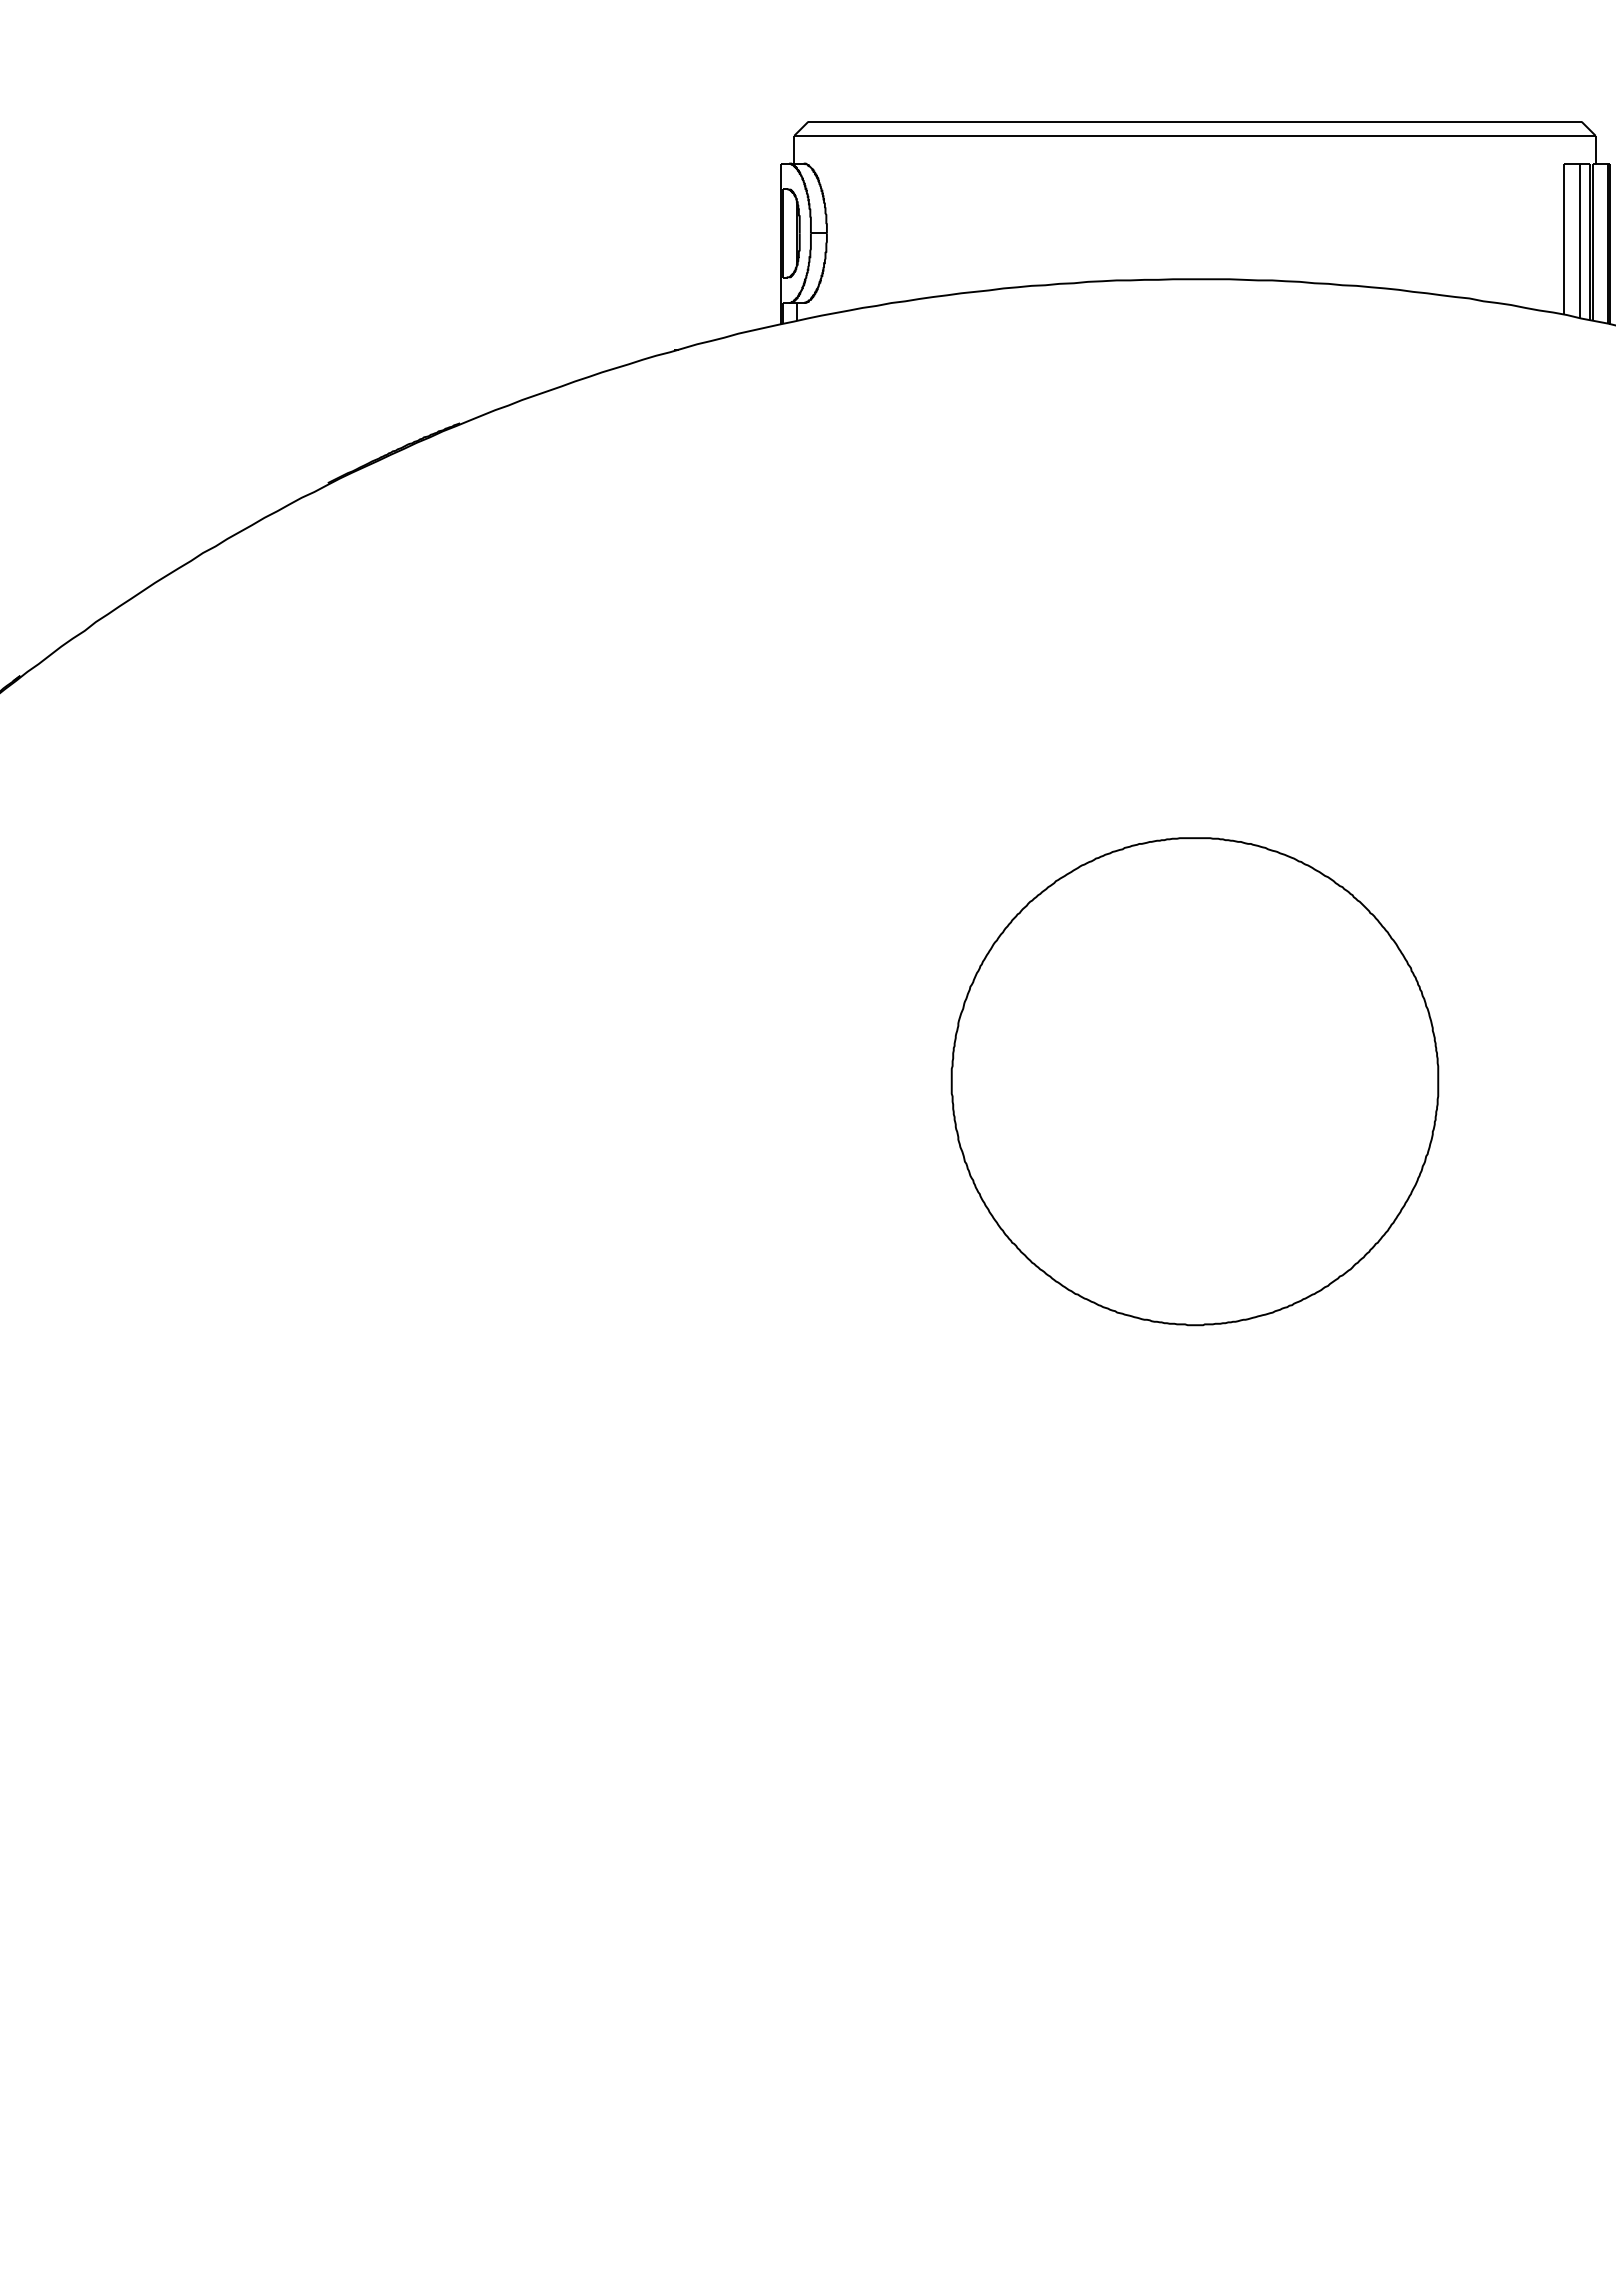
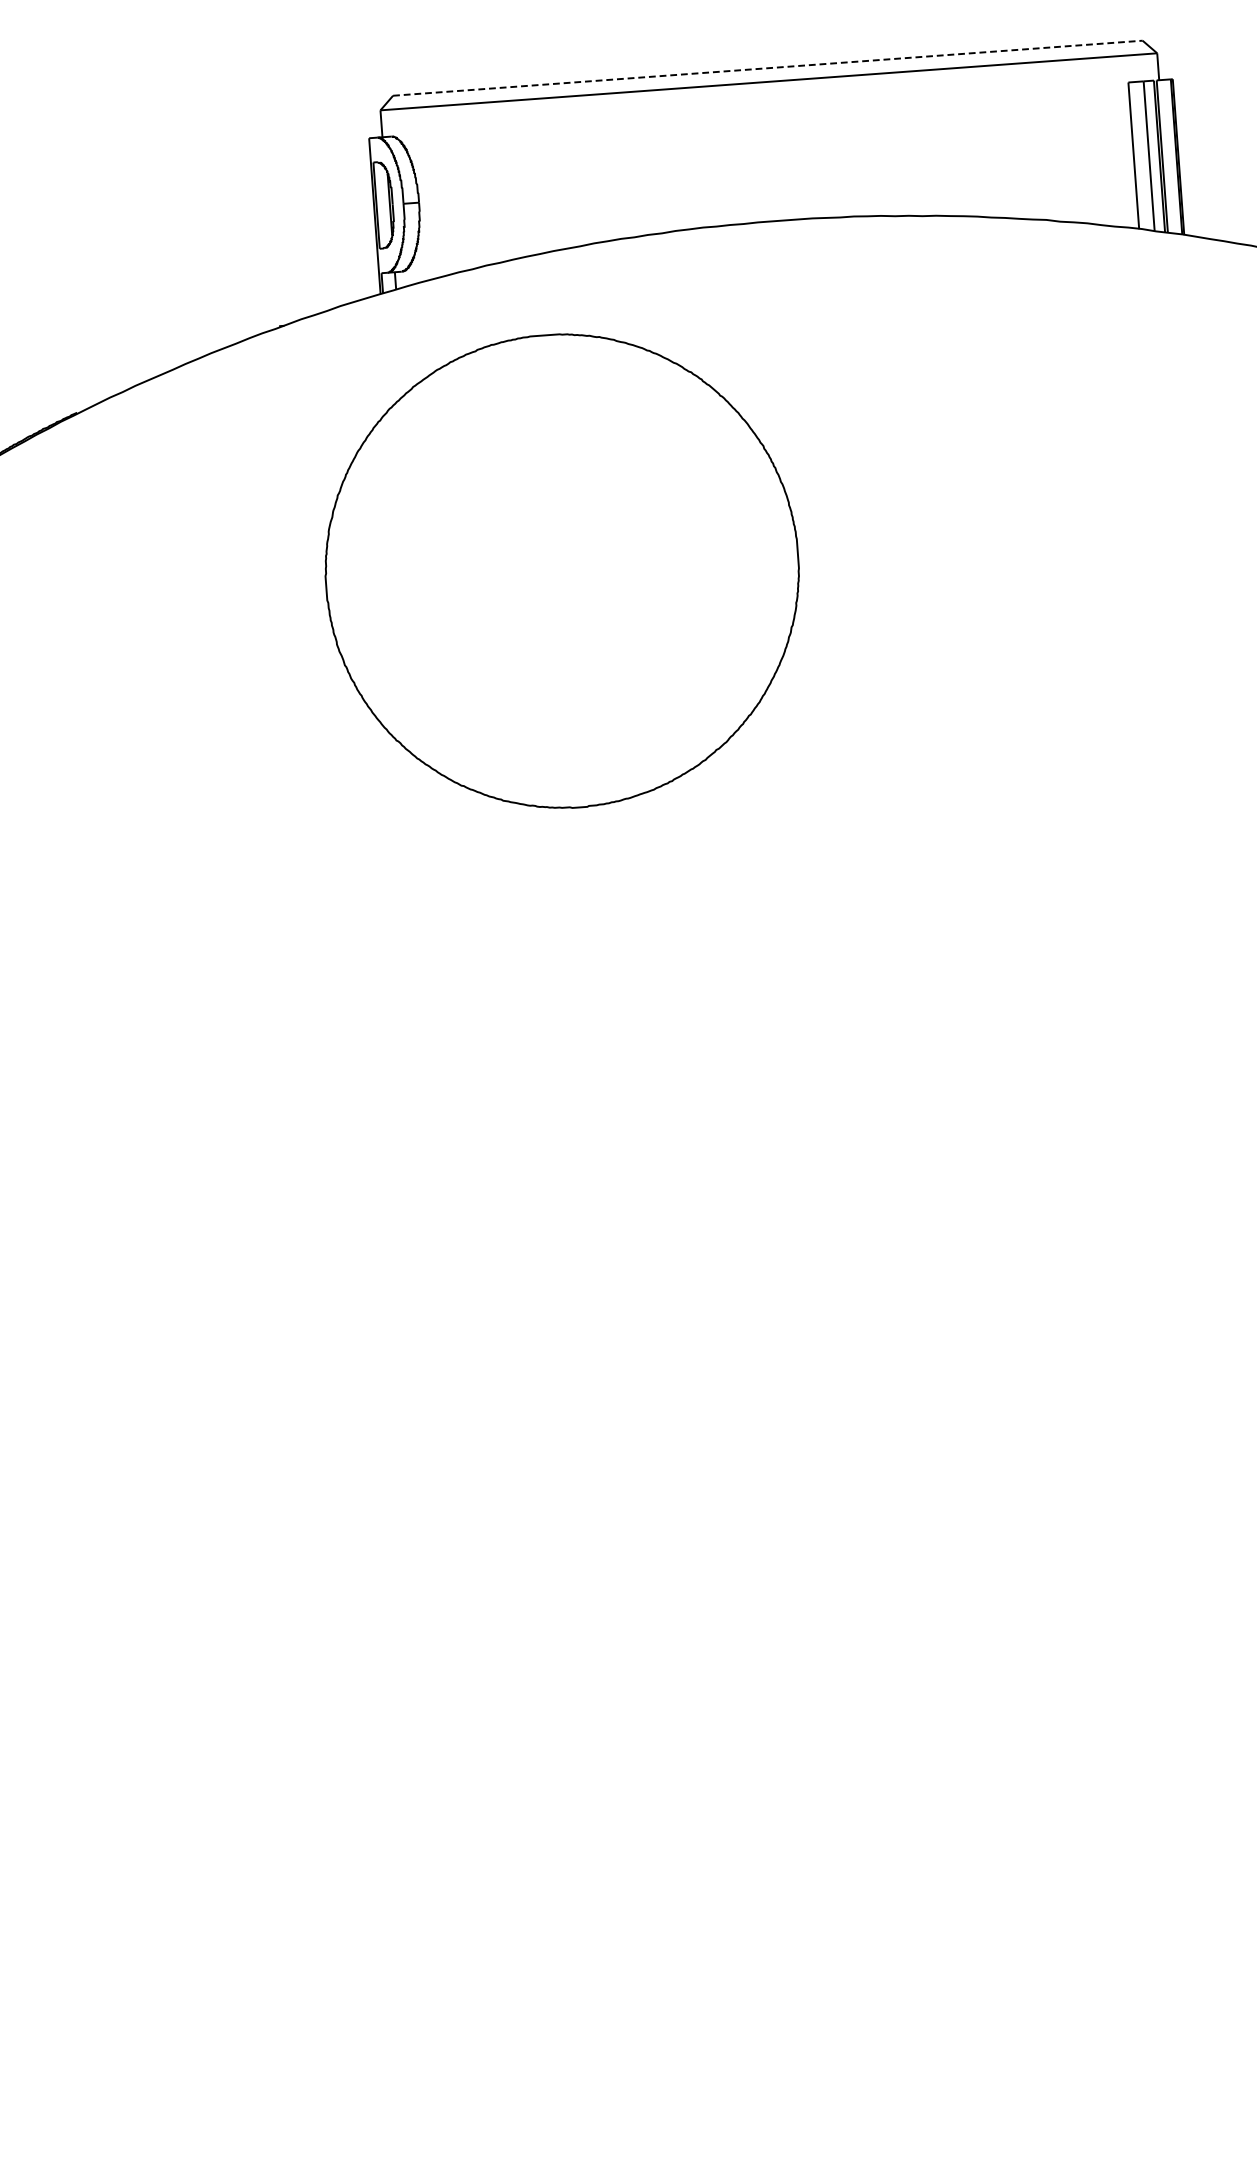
line: (1194, 121) -> (767, 67), solid -> dashed
part: (1194, 1081) -> (561, 571), moved

